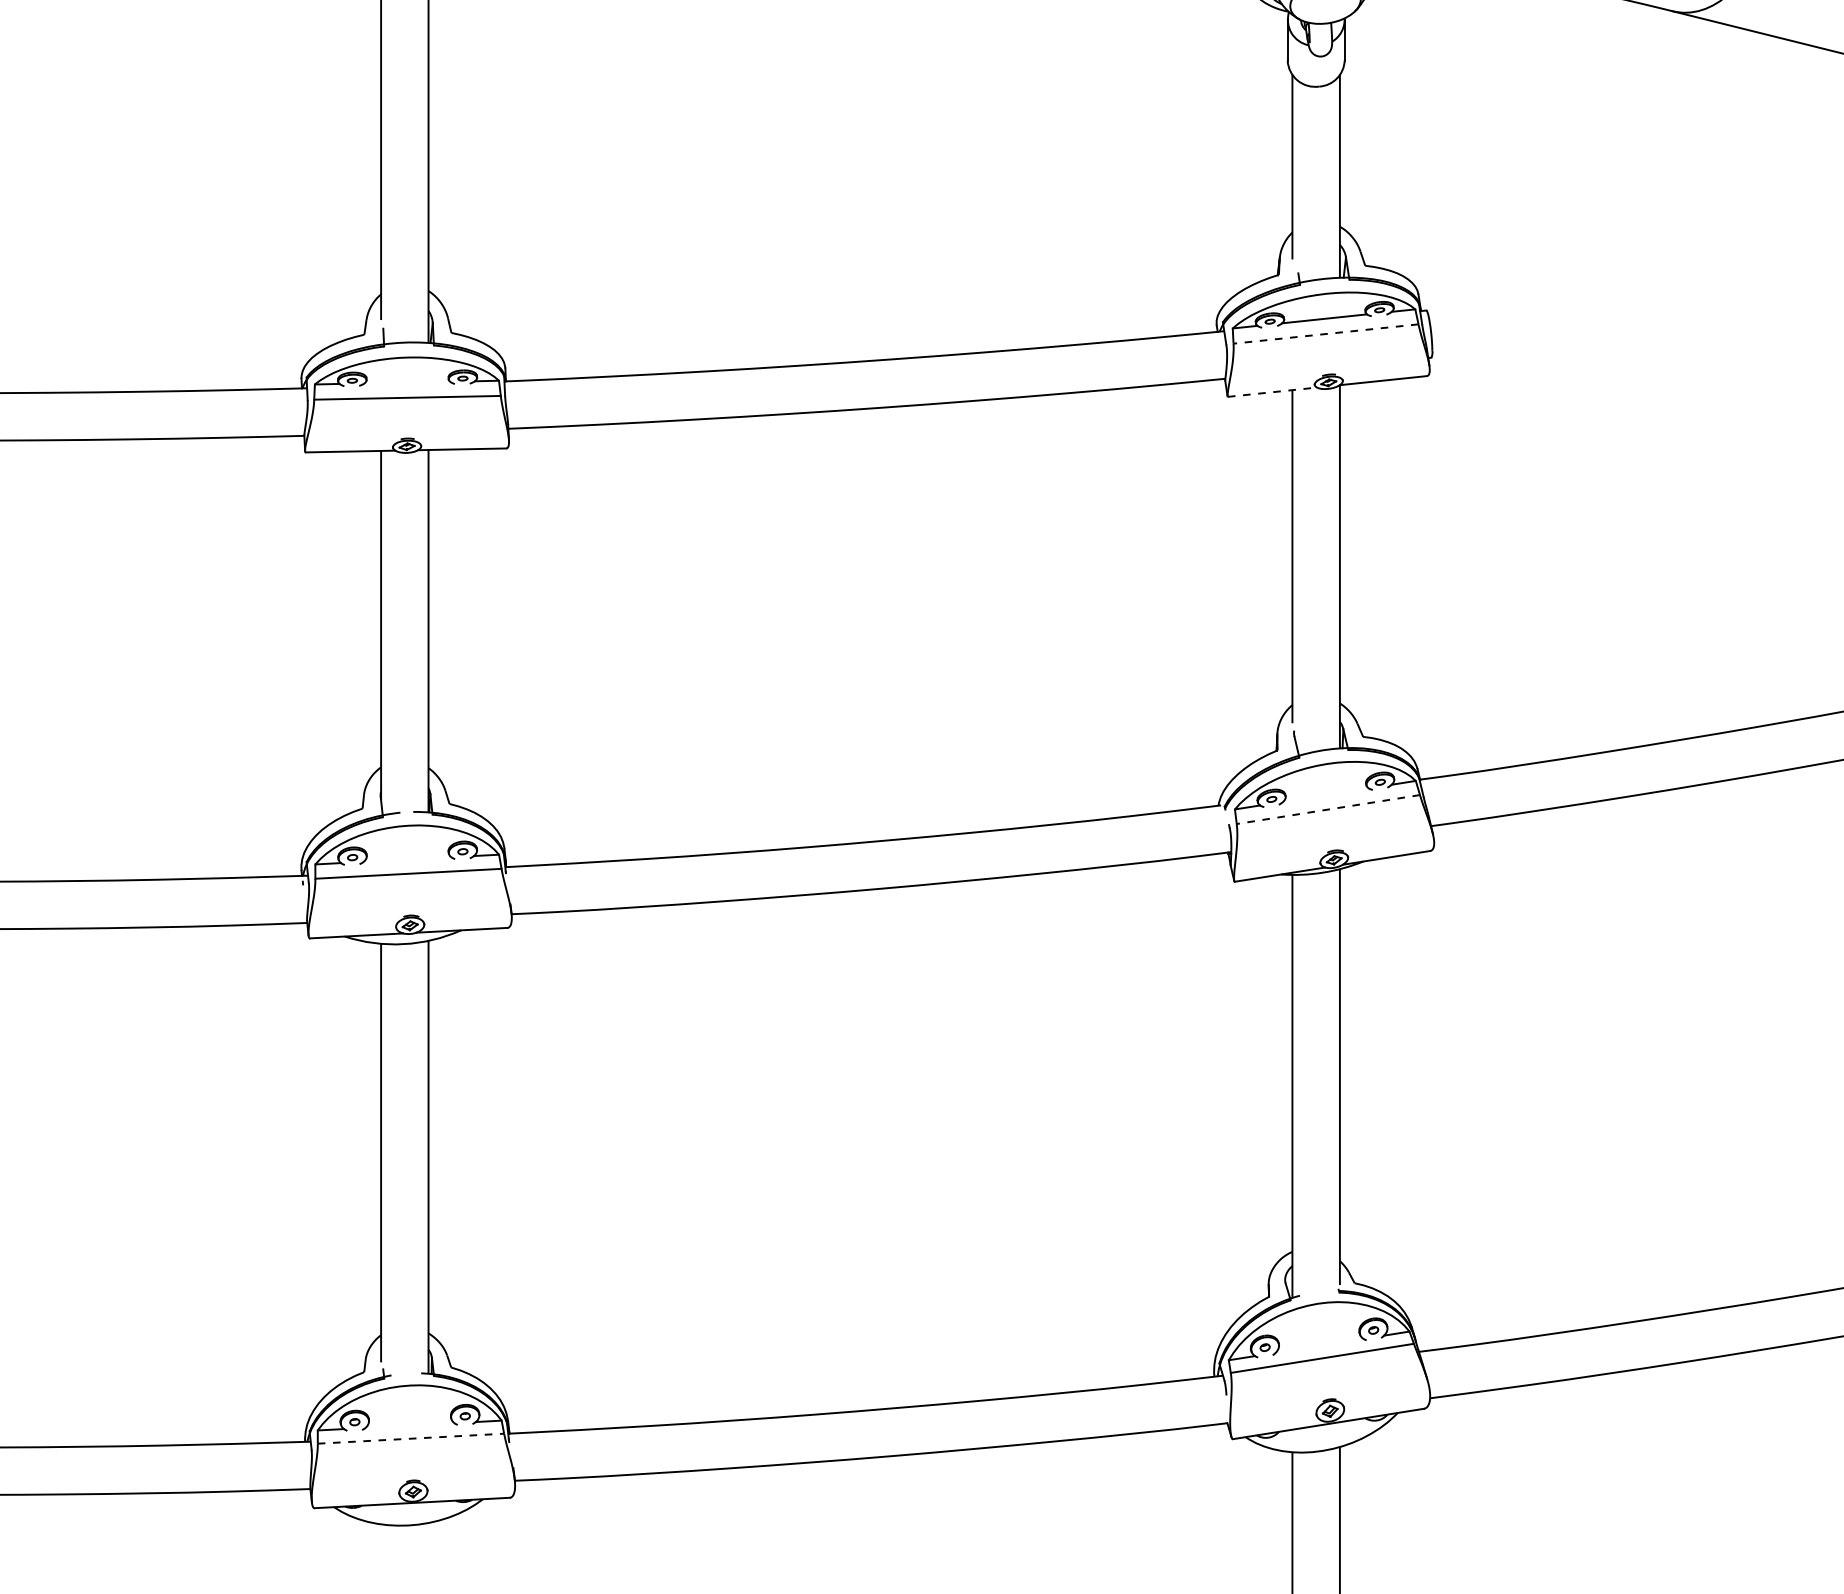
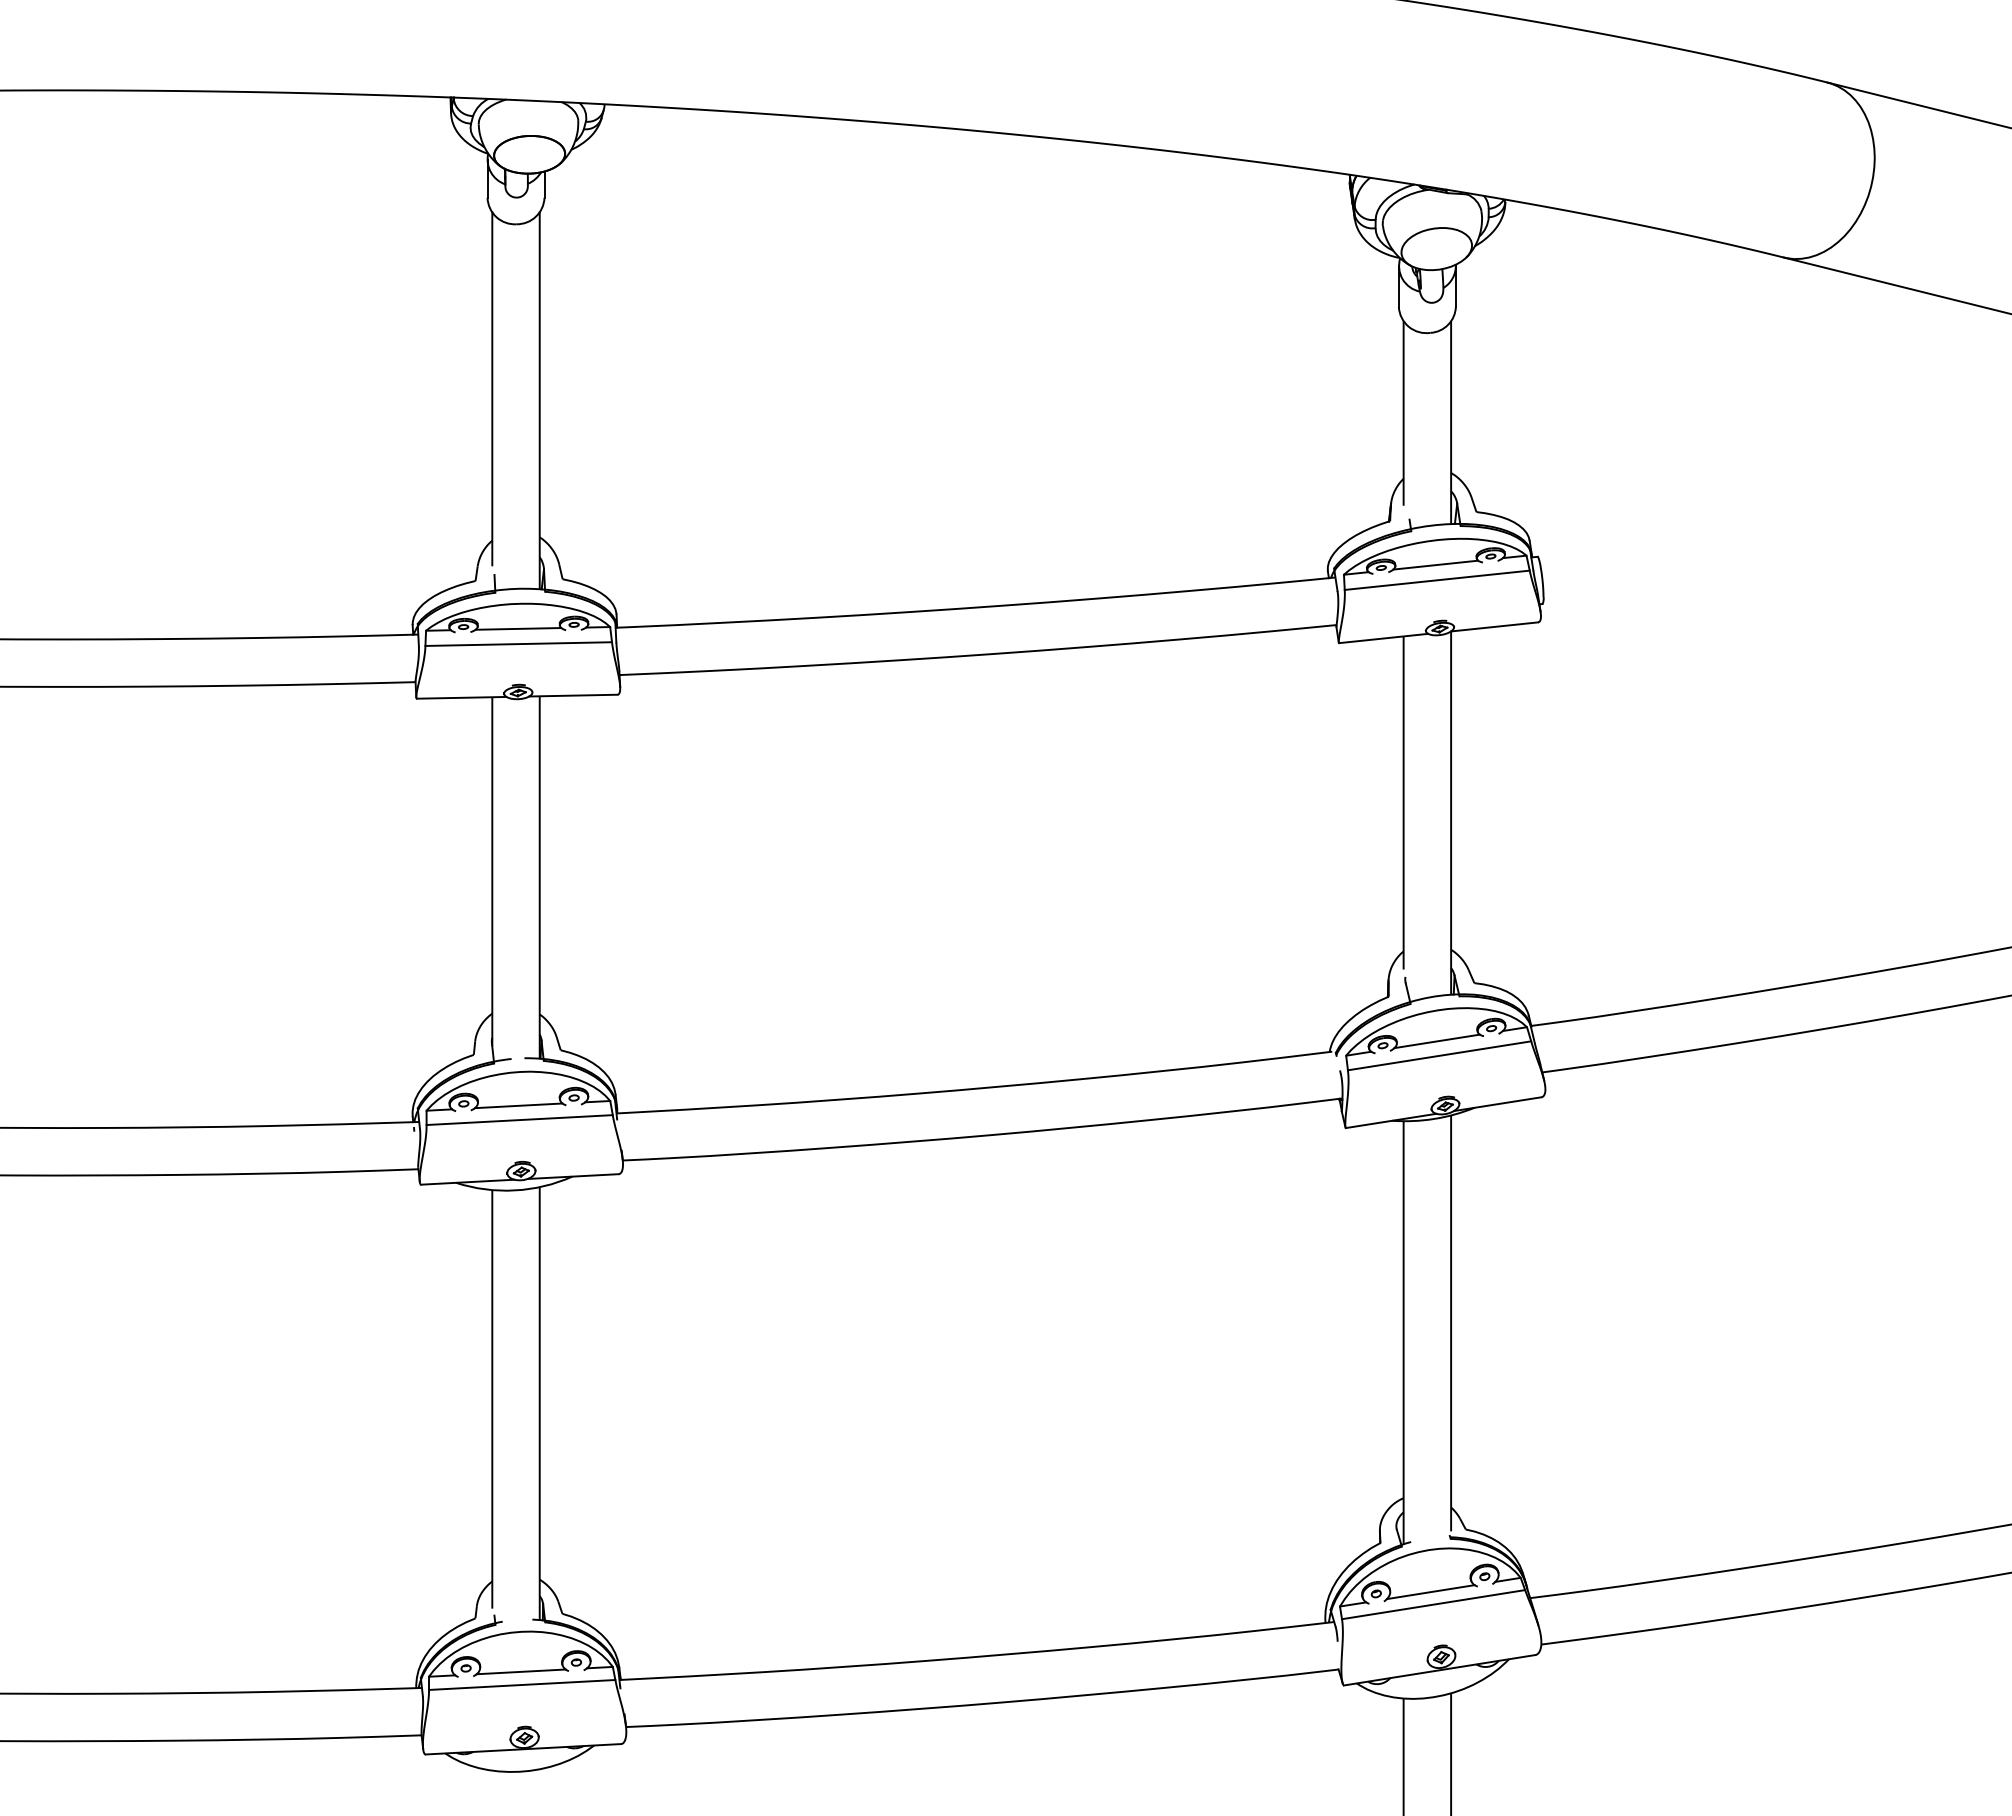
line: (1326, 334) -> (1437, 580), dashed -> solid
line: (407, 382) -> (518, 628), added
line: (1272, 392) -> (1383, 638), dashed -> solid
line: (1325, 795) -> (1436, 1041), added
line: (1328, 809) -> (1439, 1055), dashed -> solid
line: (407, 859) -> (518, 1105), added
line: (1319, 1346) -> (1430, 1592), added
line: (409, 1425) -> (520, 1671), added
line: (411, 1438) -> (522, 1684), dashed -> solid

